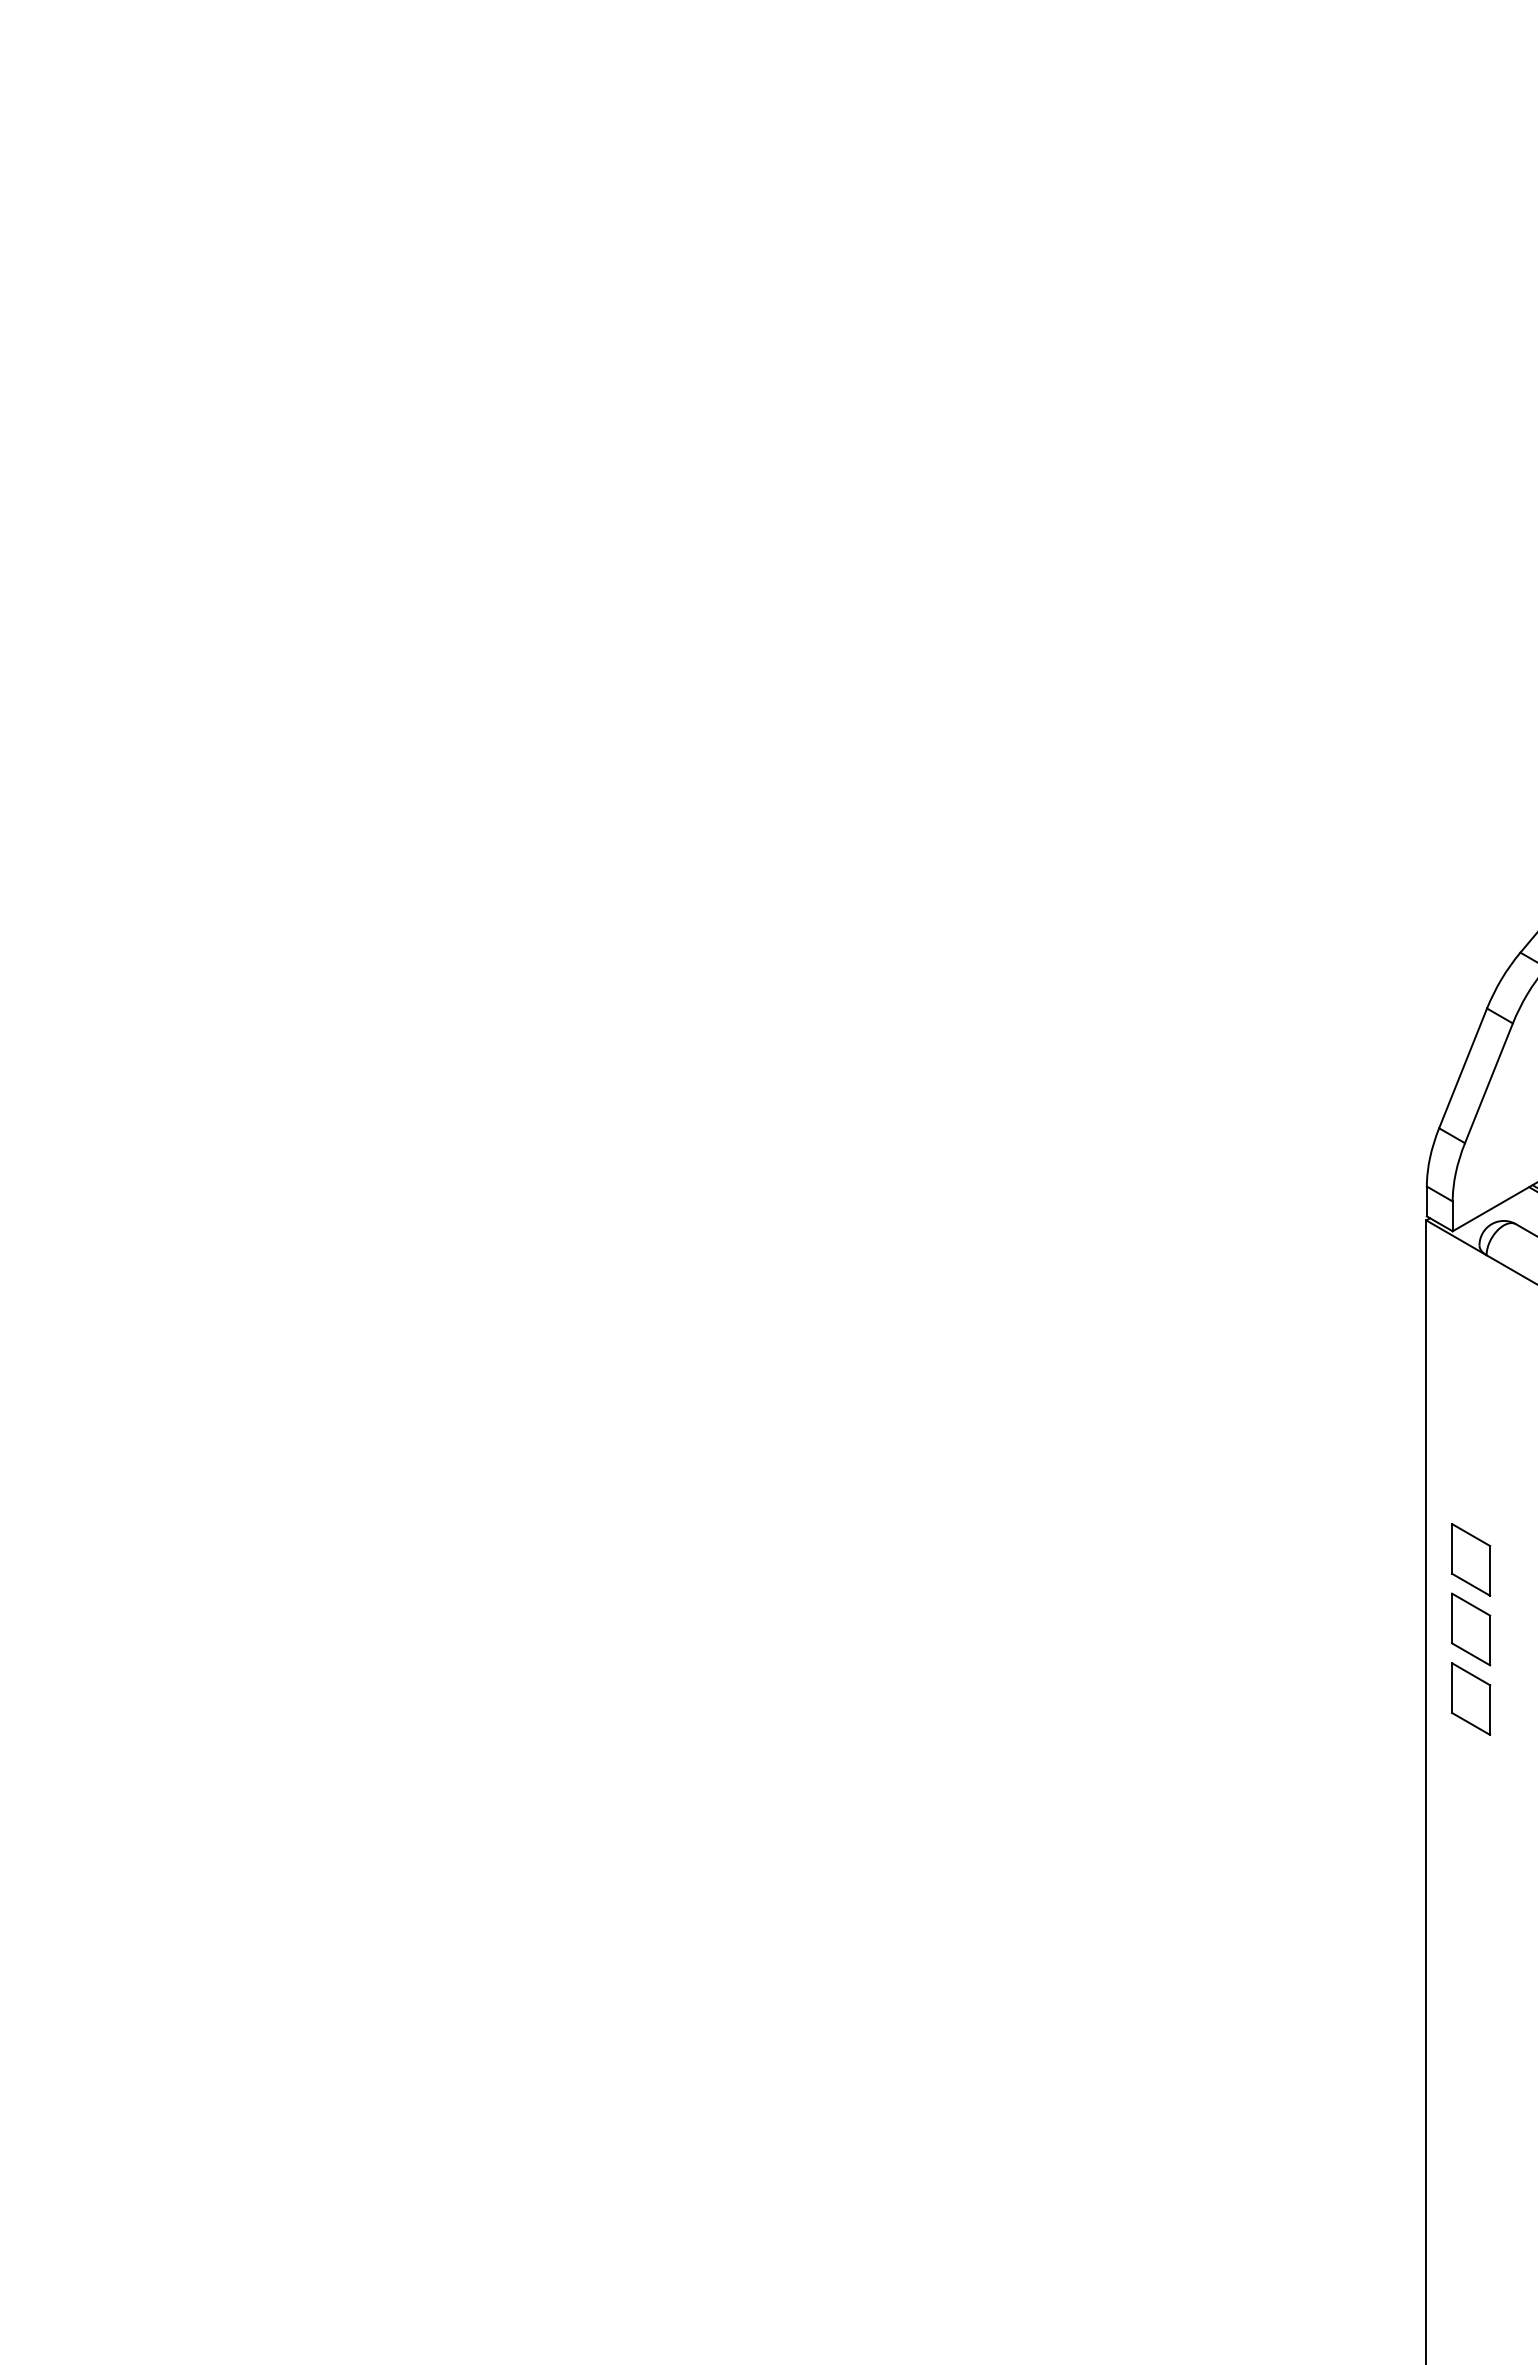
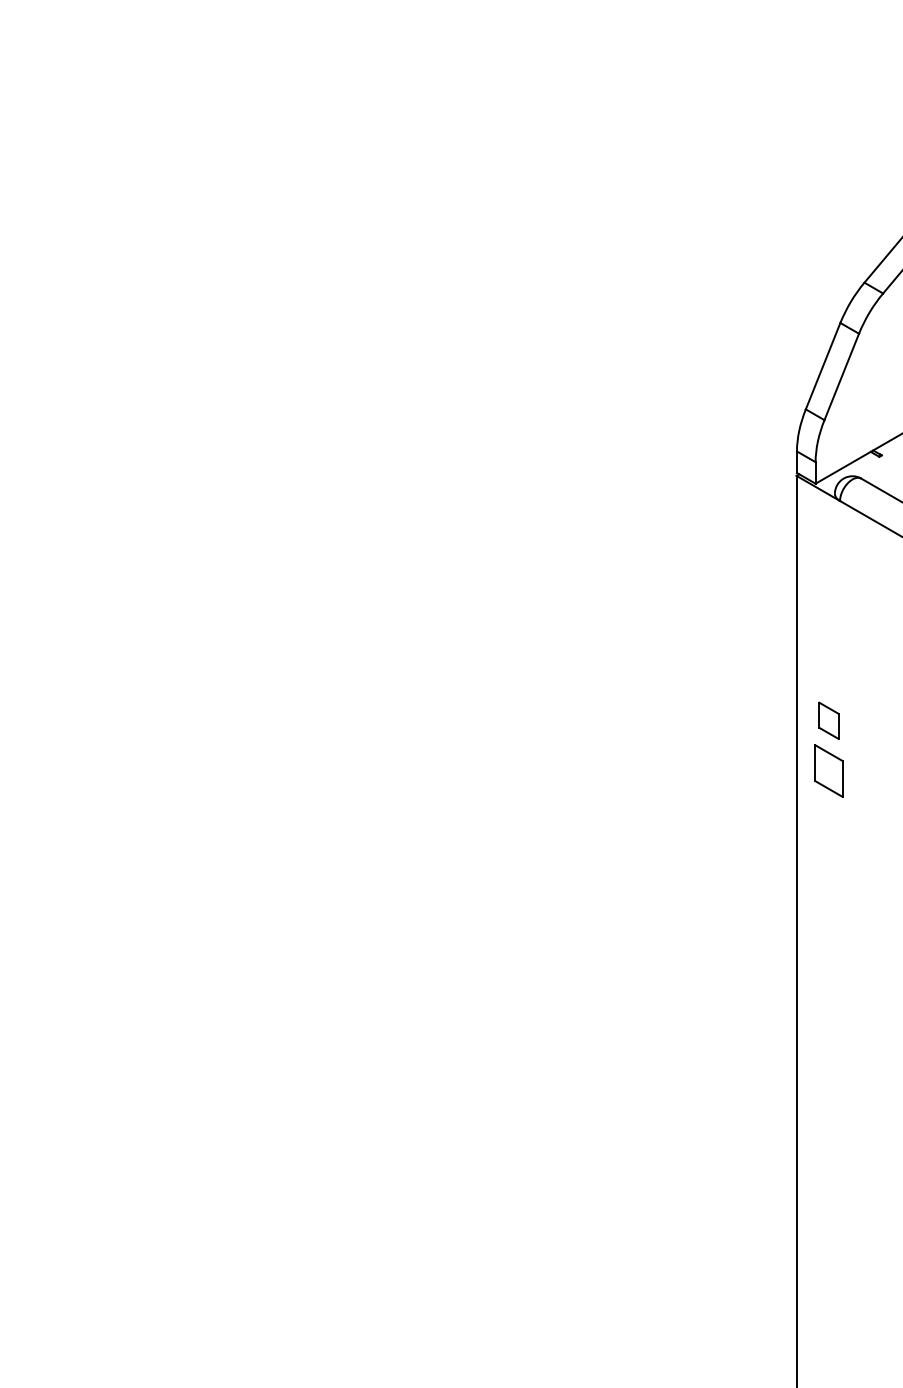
part: (1471, 1559) -> (829, 720), size x0.7
part: (1471, 1698) -> (829, 820), removed

